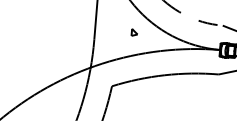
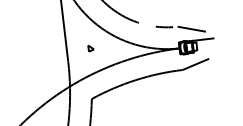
part: (133, 32) -> (90, 48), moved

